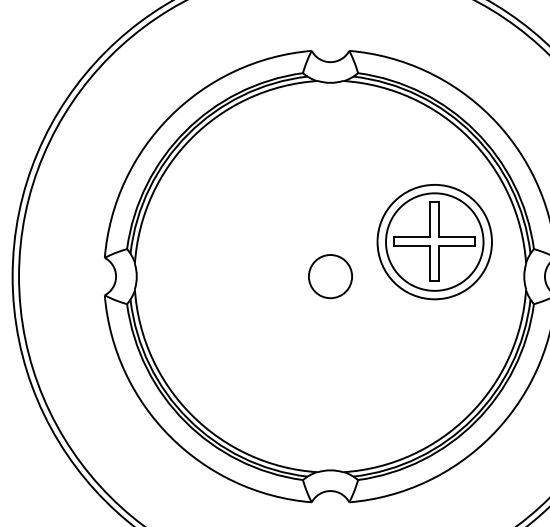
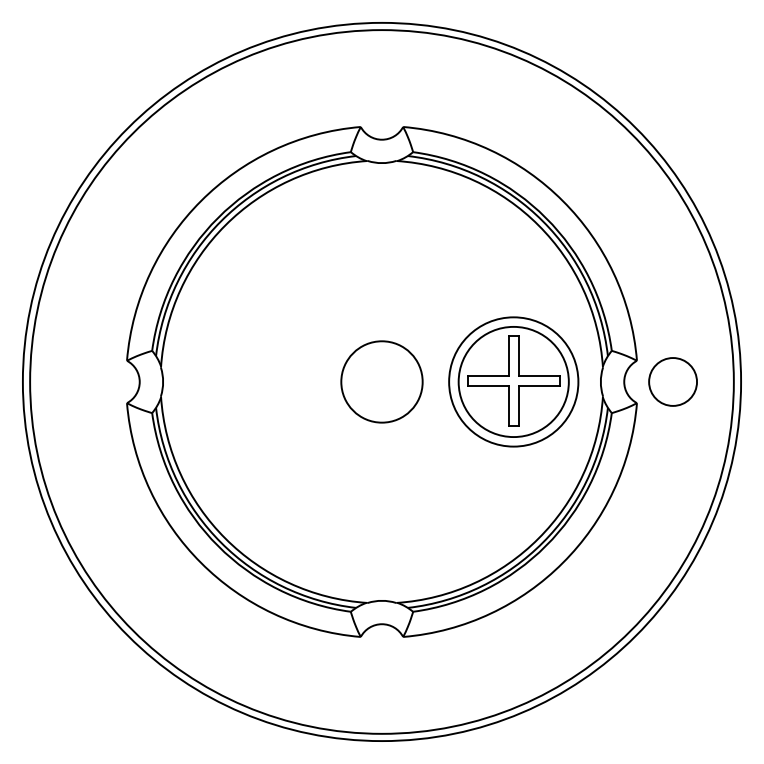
part: (434, 241) -> (513, 381), moved
circle: (330, 276) -> (381, 381), size x1.67

